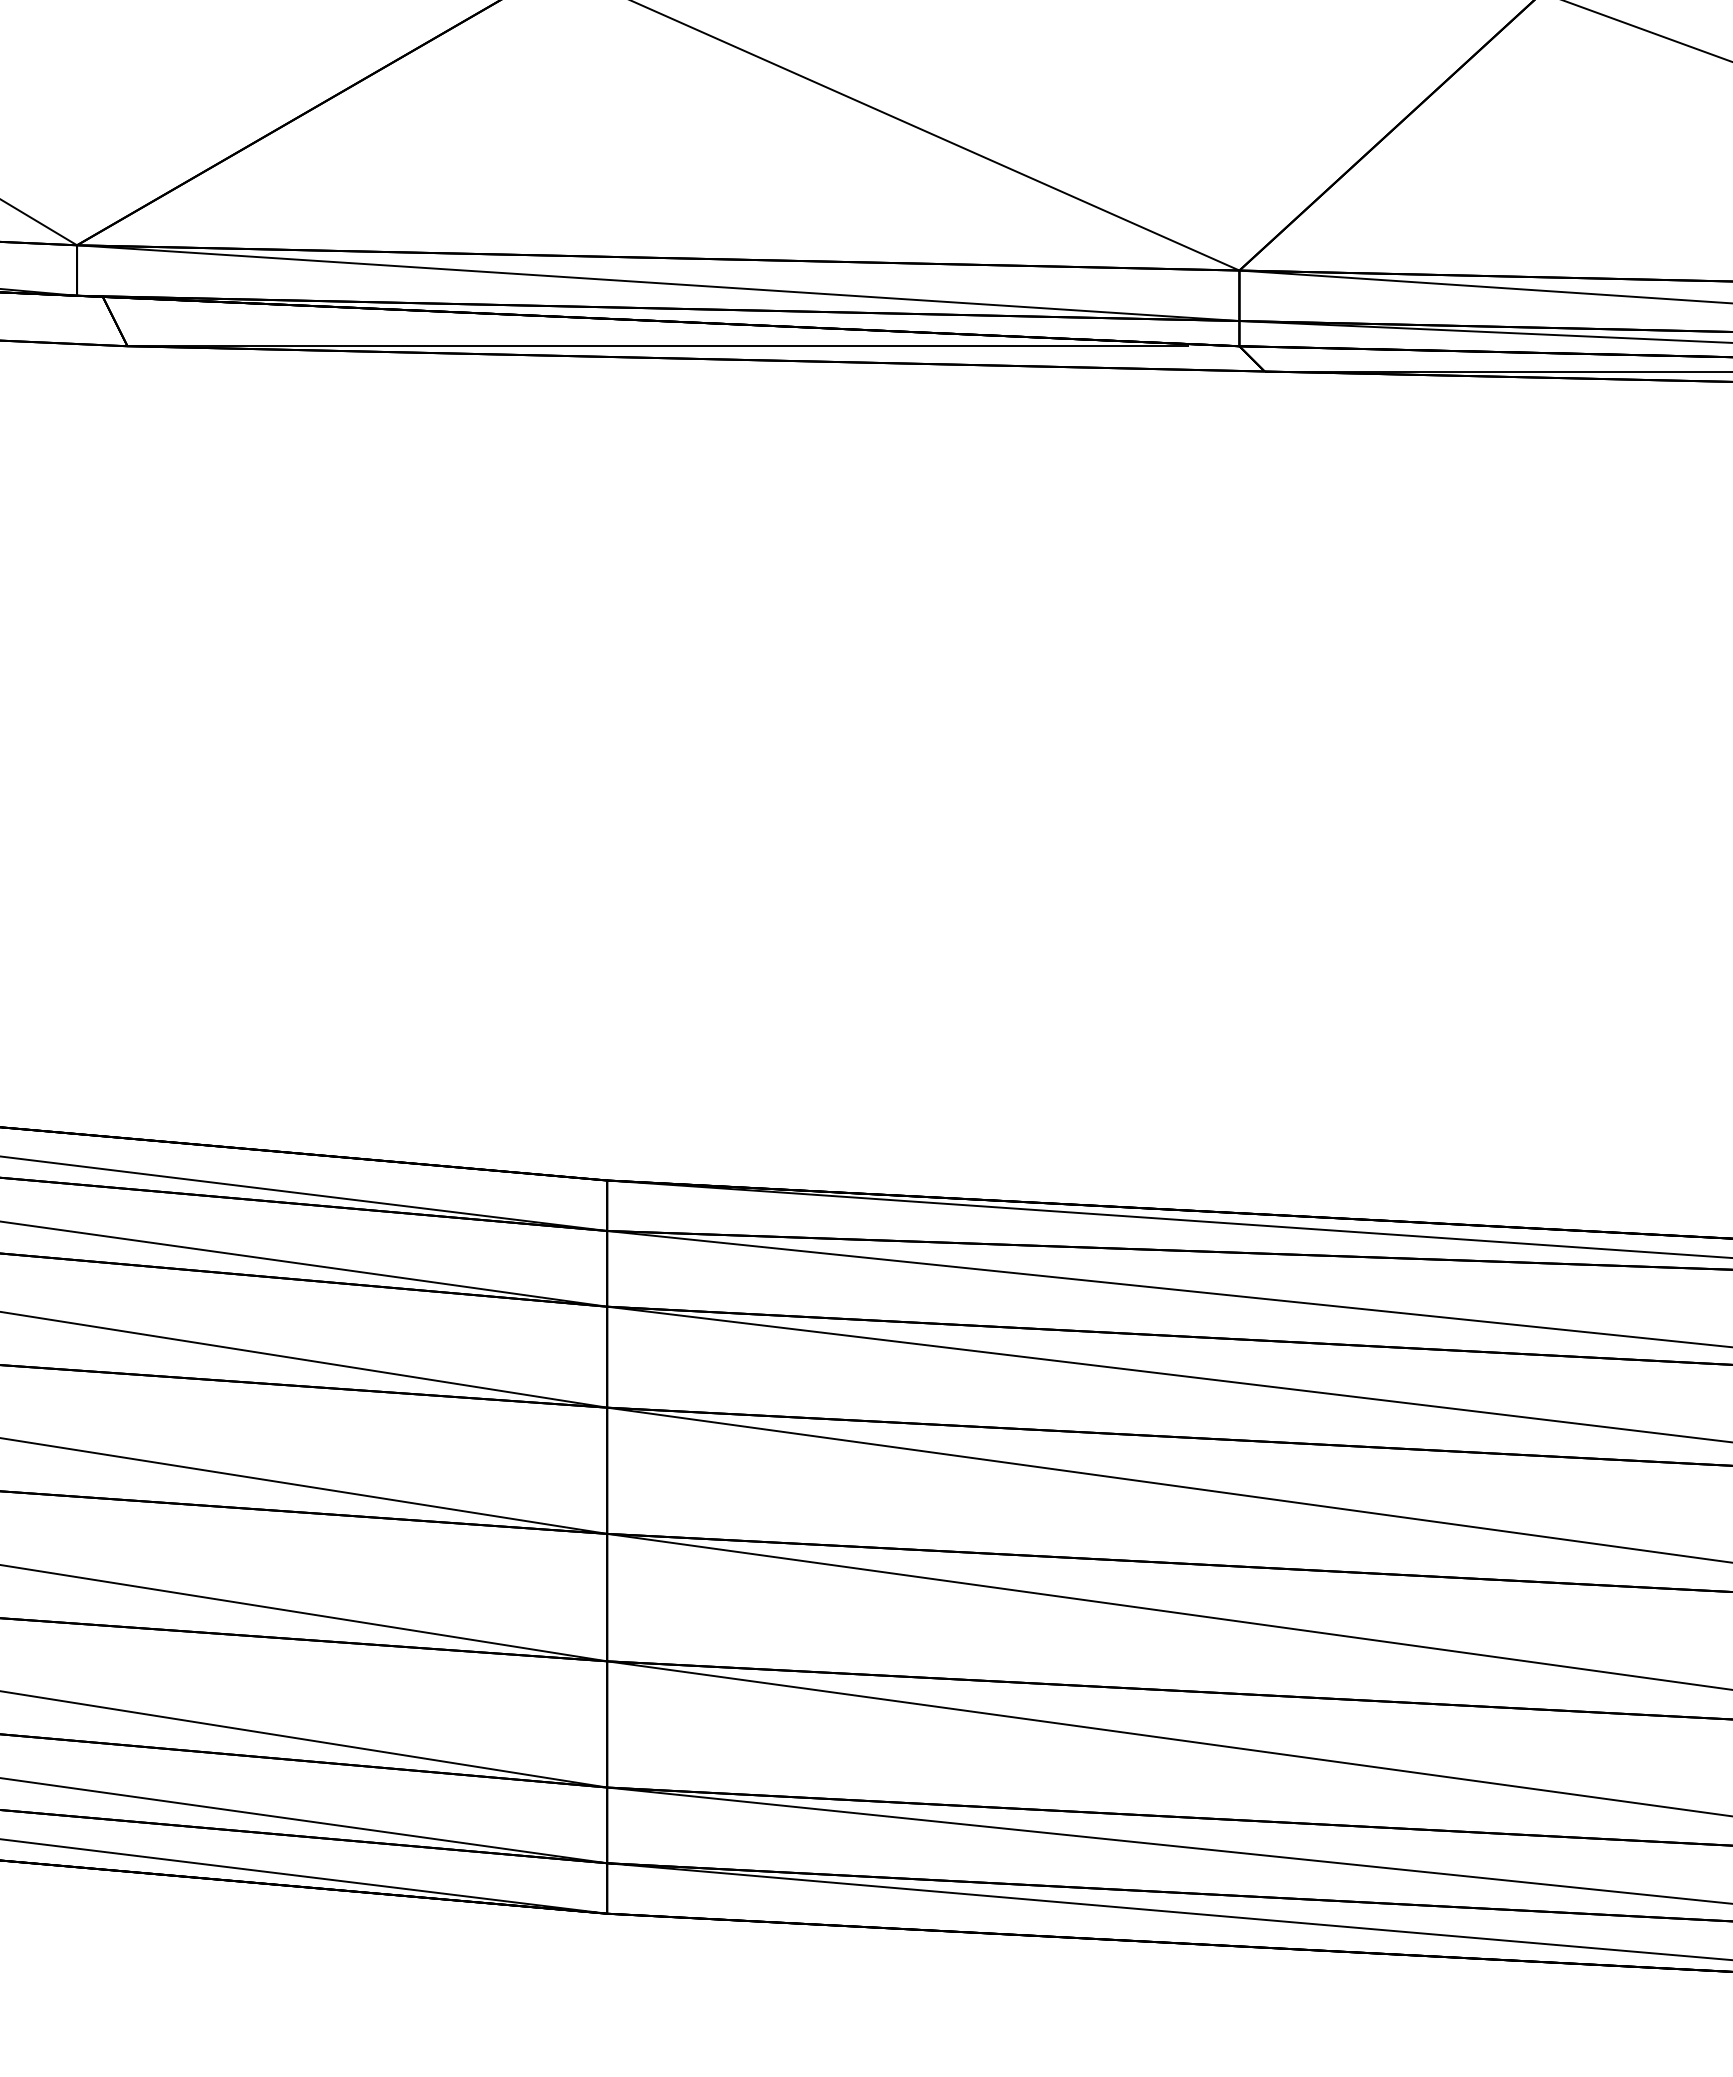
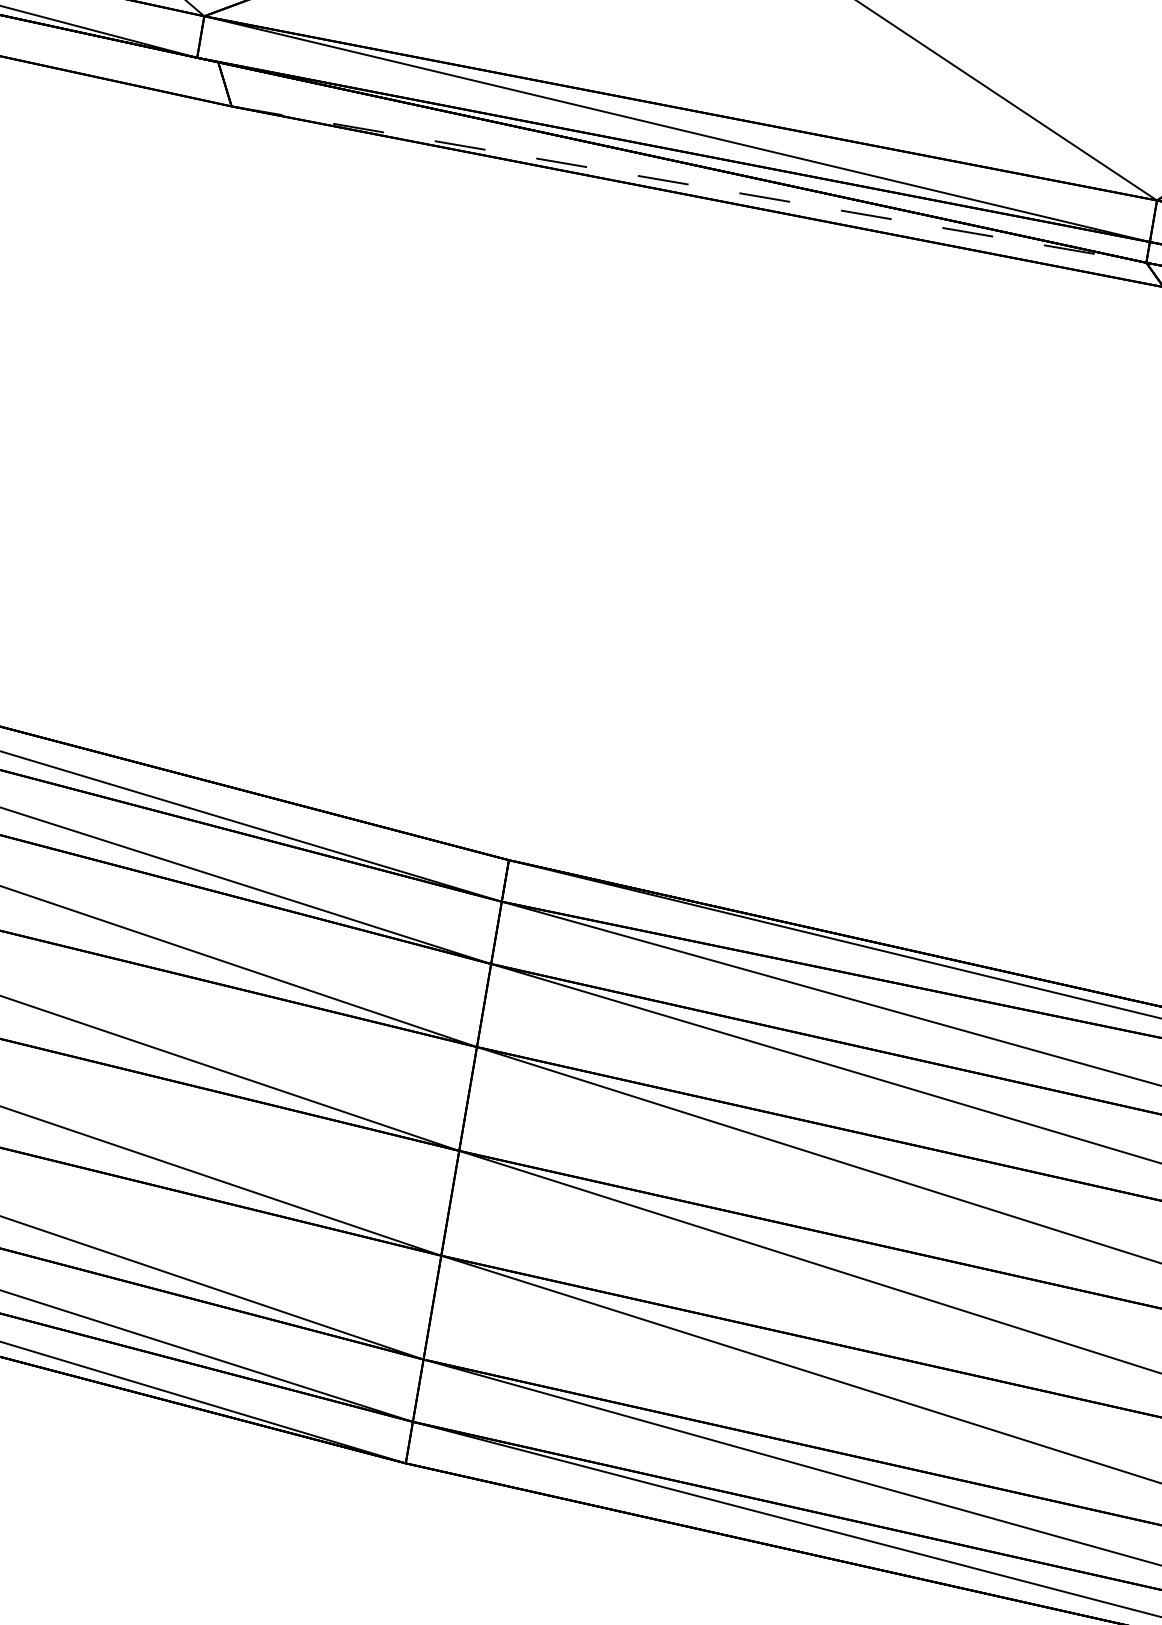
line: (658, 346) -> (668, 181), solid -> dashed

